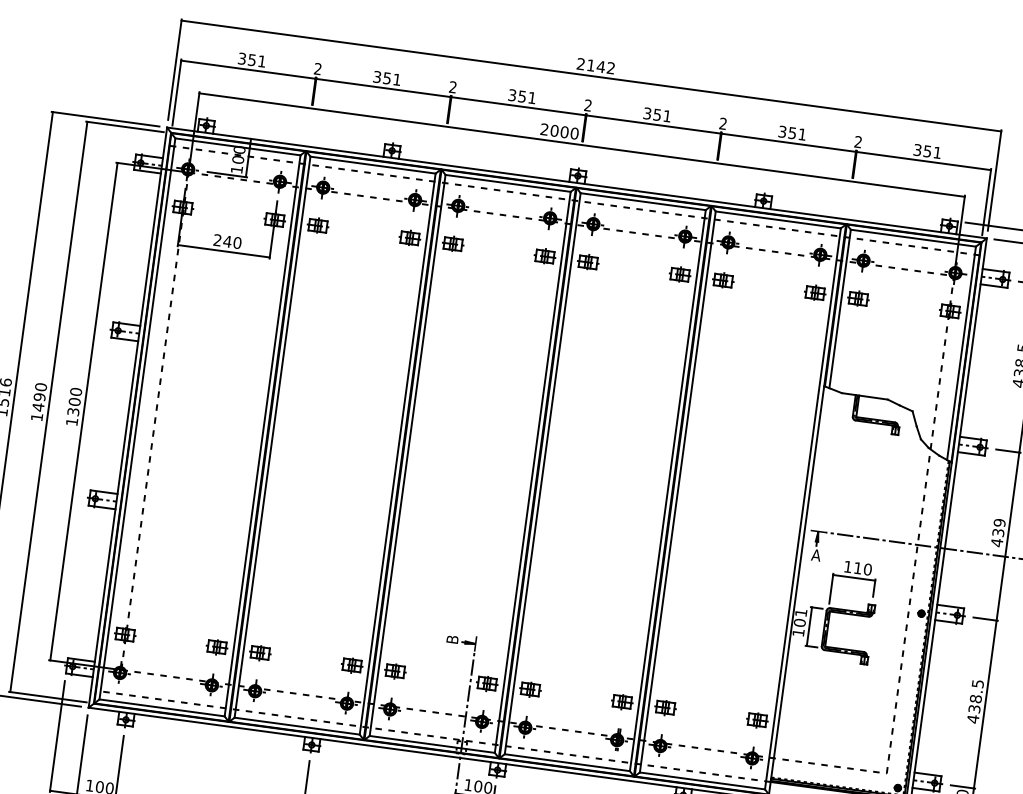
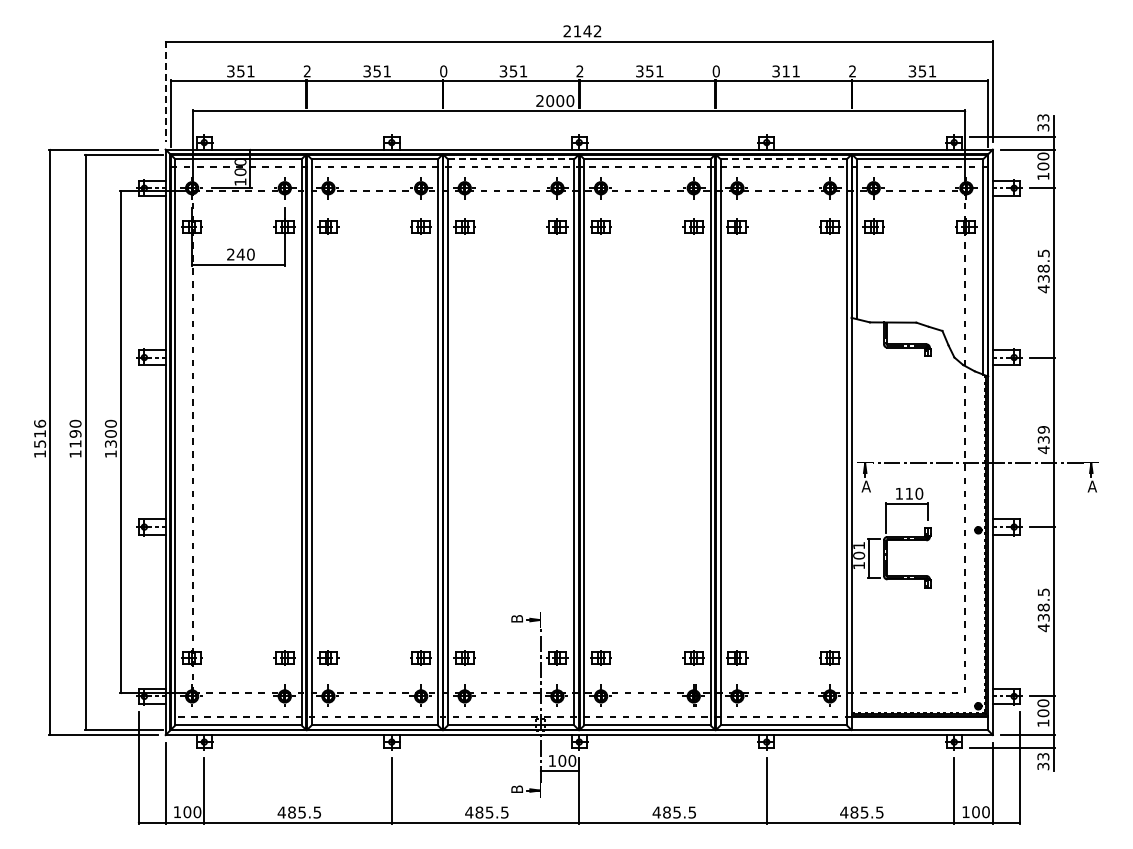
line: (174, 69) -> (165, 91), solid -> dashed
text: (452, 87) -> (443, 71), 2 -> 0
text: (722, 123) -> (715, 71), 2 -> 0
text: (791, 133) -> (785, 71), 351 -> 311
line: (508, 183) -> (511, 159), solid -> dashed
line: (779, 220) -> (784, 159), solid -> dashed
text: (38, 407) -> (75, 444), 1490 -> 1190

